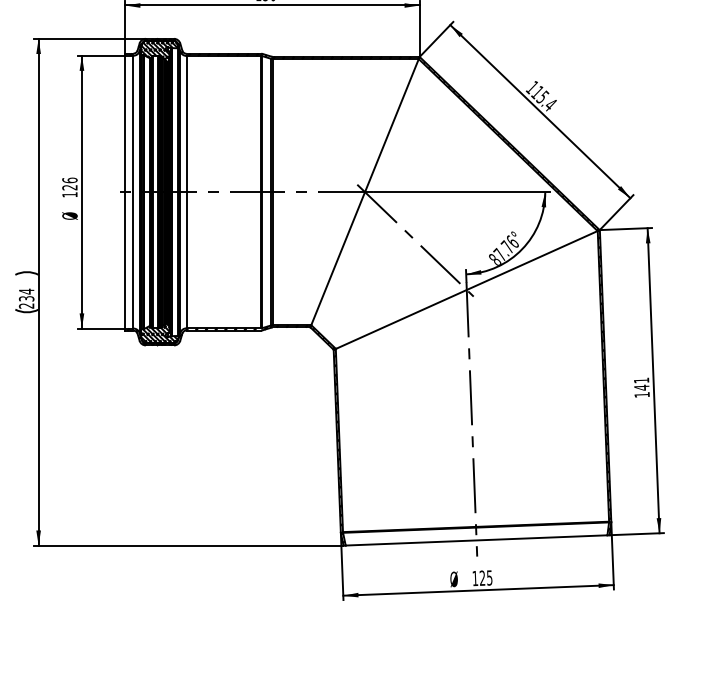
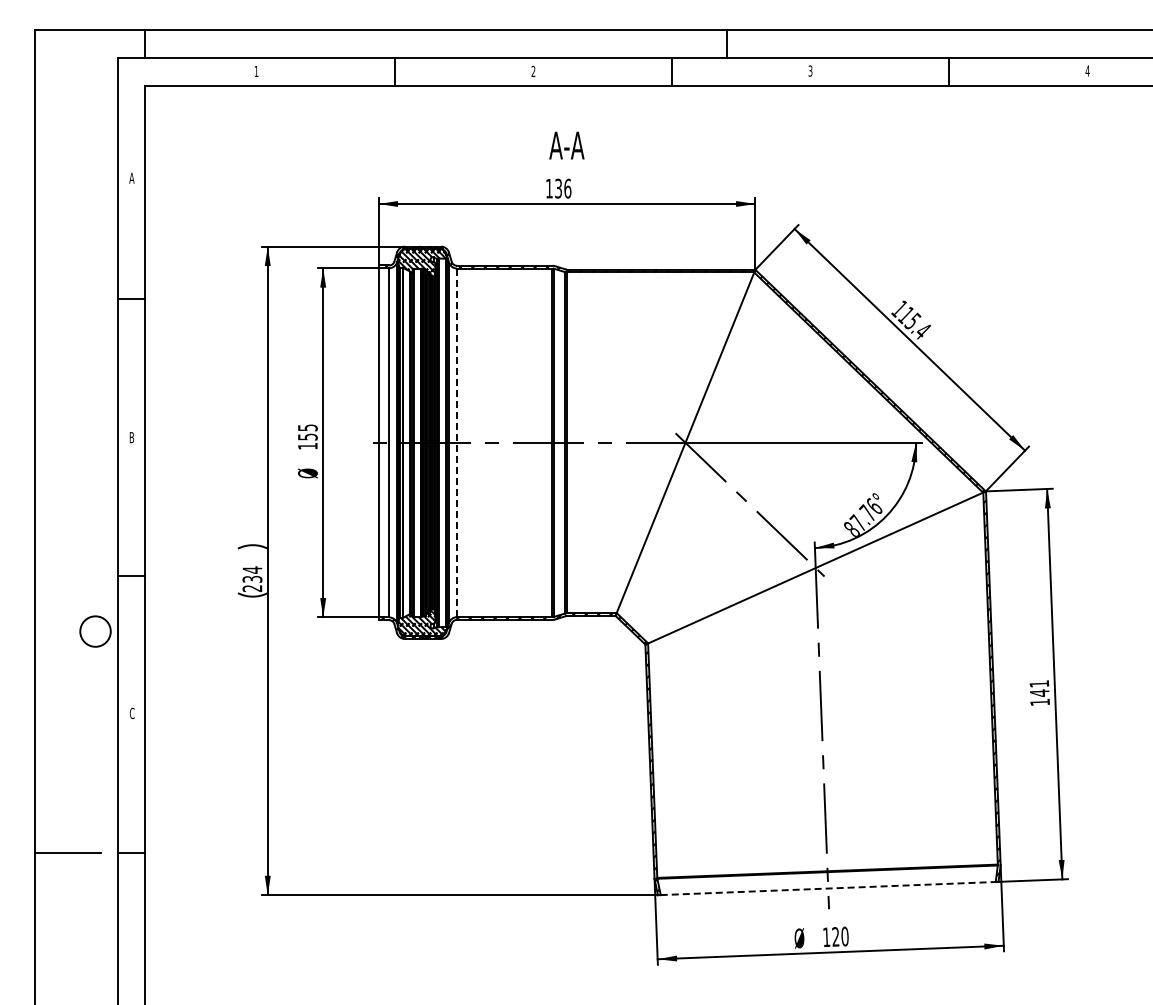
text: (69, 184) -> (307, 432), 126 -> 155
line: (186, 191) -> (457, 442), solid -> dashed
line: (476, 540) -> (828, 888), solid -> dashed
text: (489, 577) -> (844, 936), 125 -> 120

